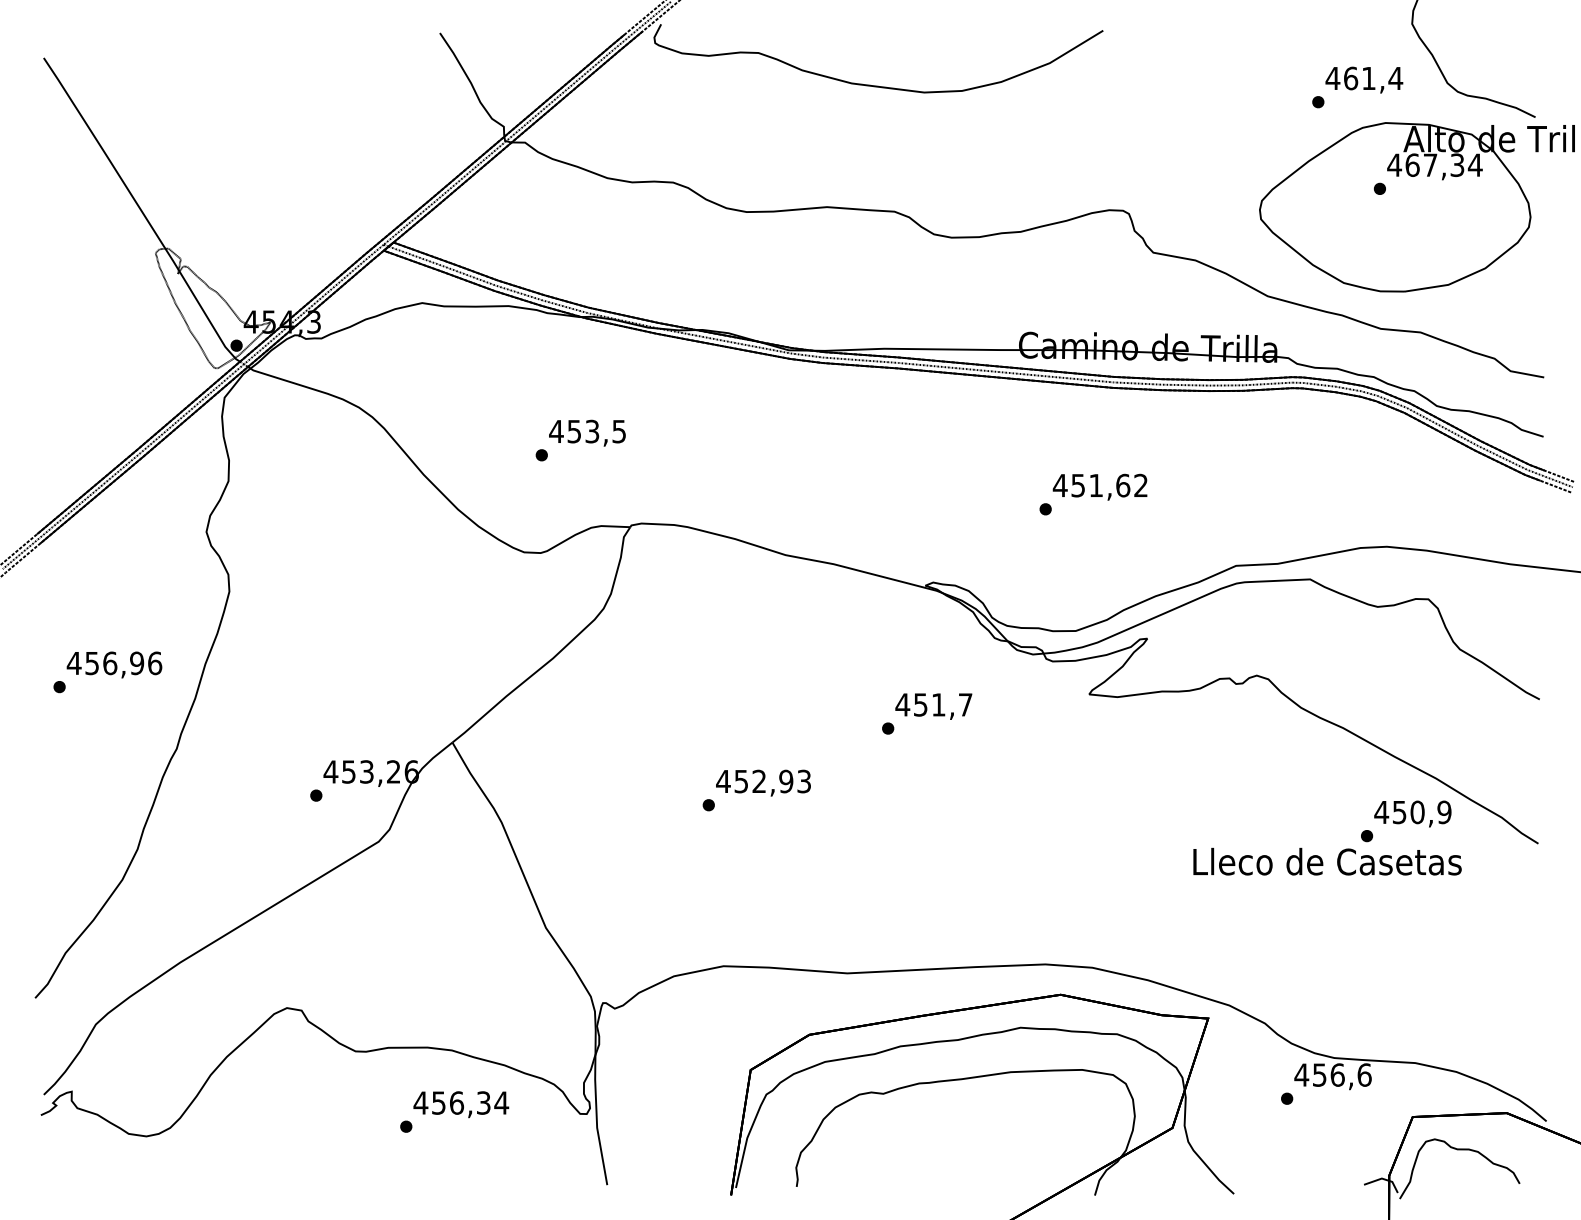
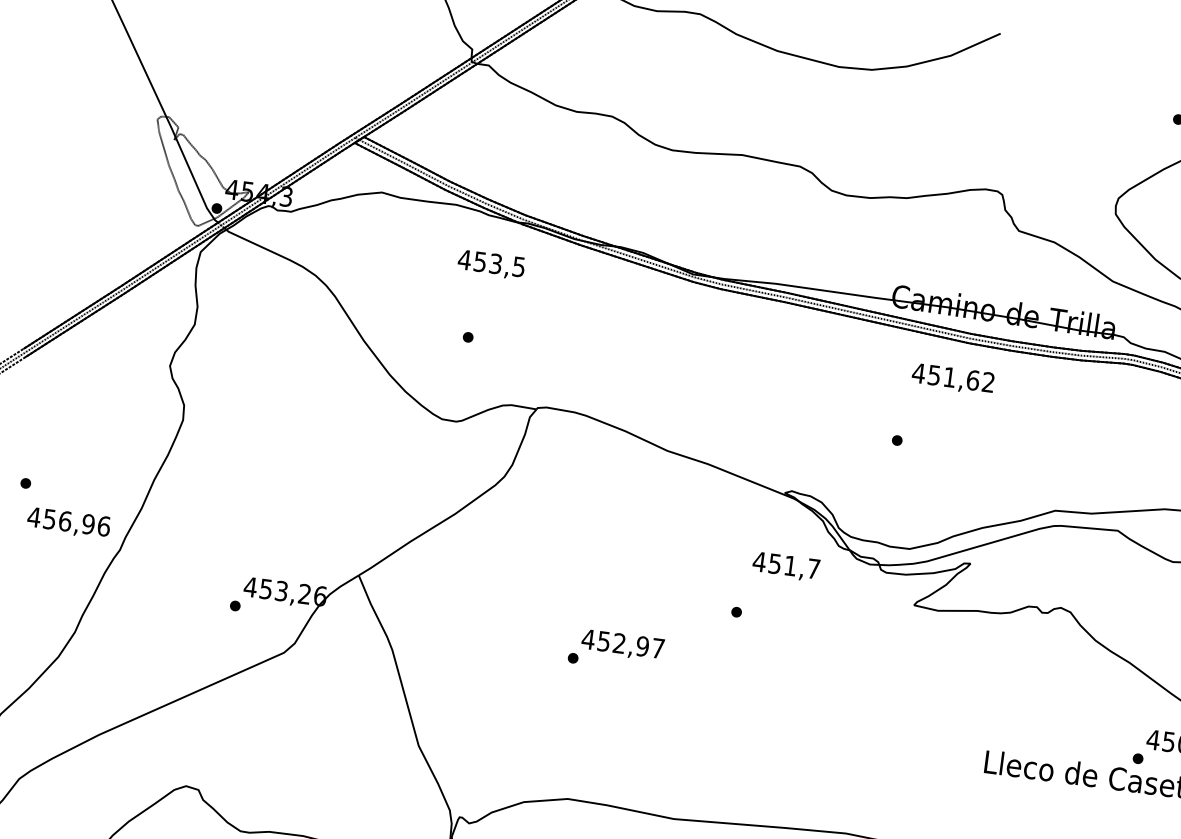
text: (587, 432) -> (491, 264), moved
text: (1099, 486) -> (952, 378), moved
text: (114, 664) -> (68, 522), moved
text: (933, 706) -> (785, 566), moved
text: (803, 781) -> (657, 648), 452,93 -> 452,97

